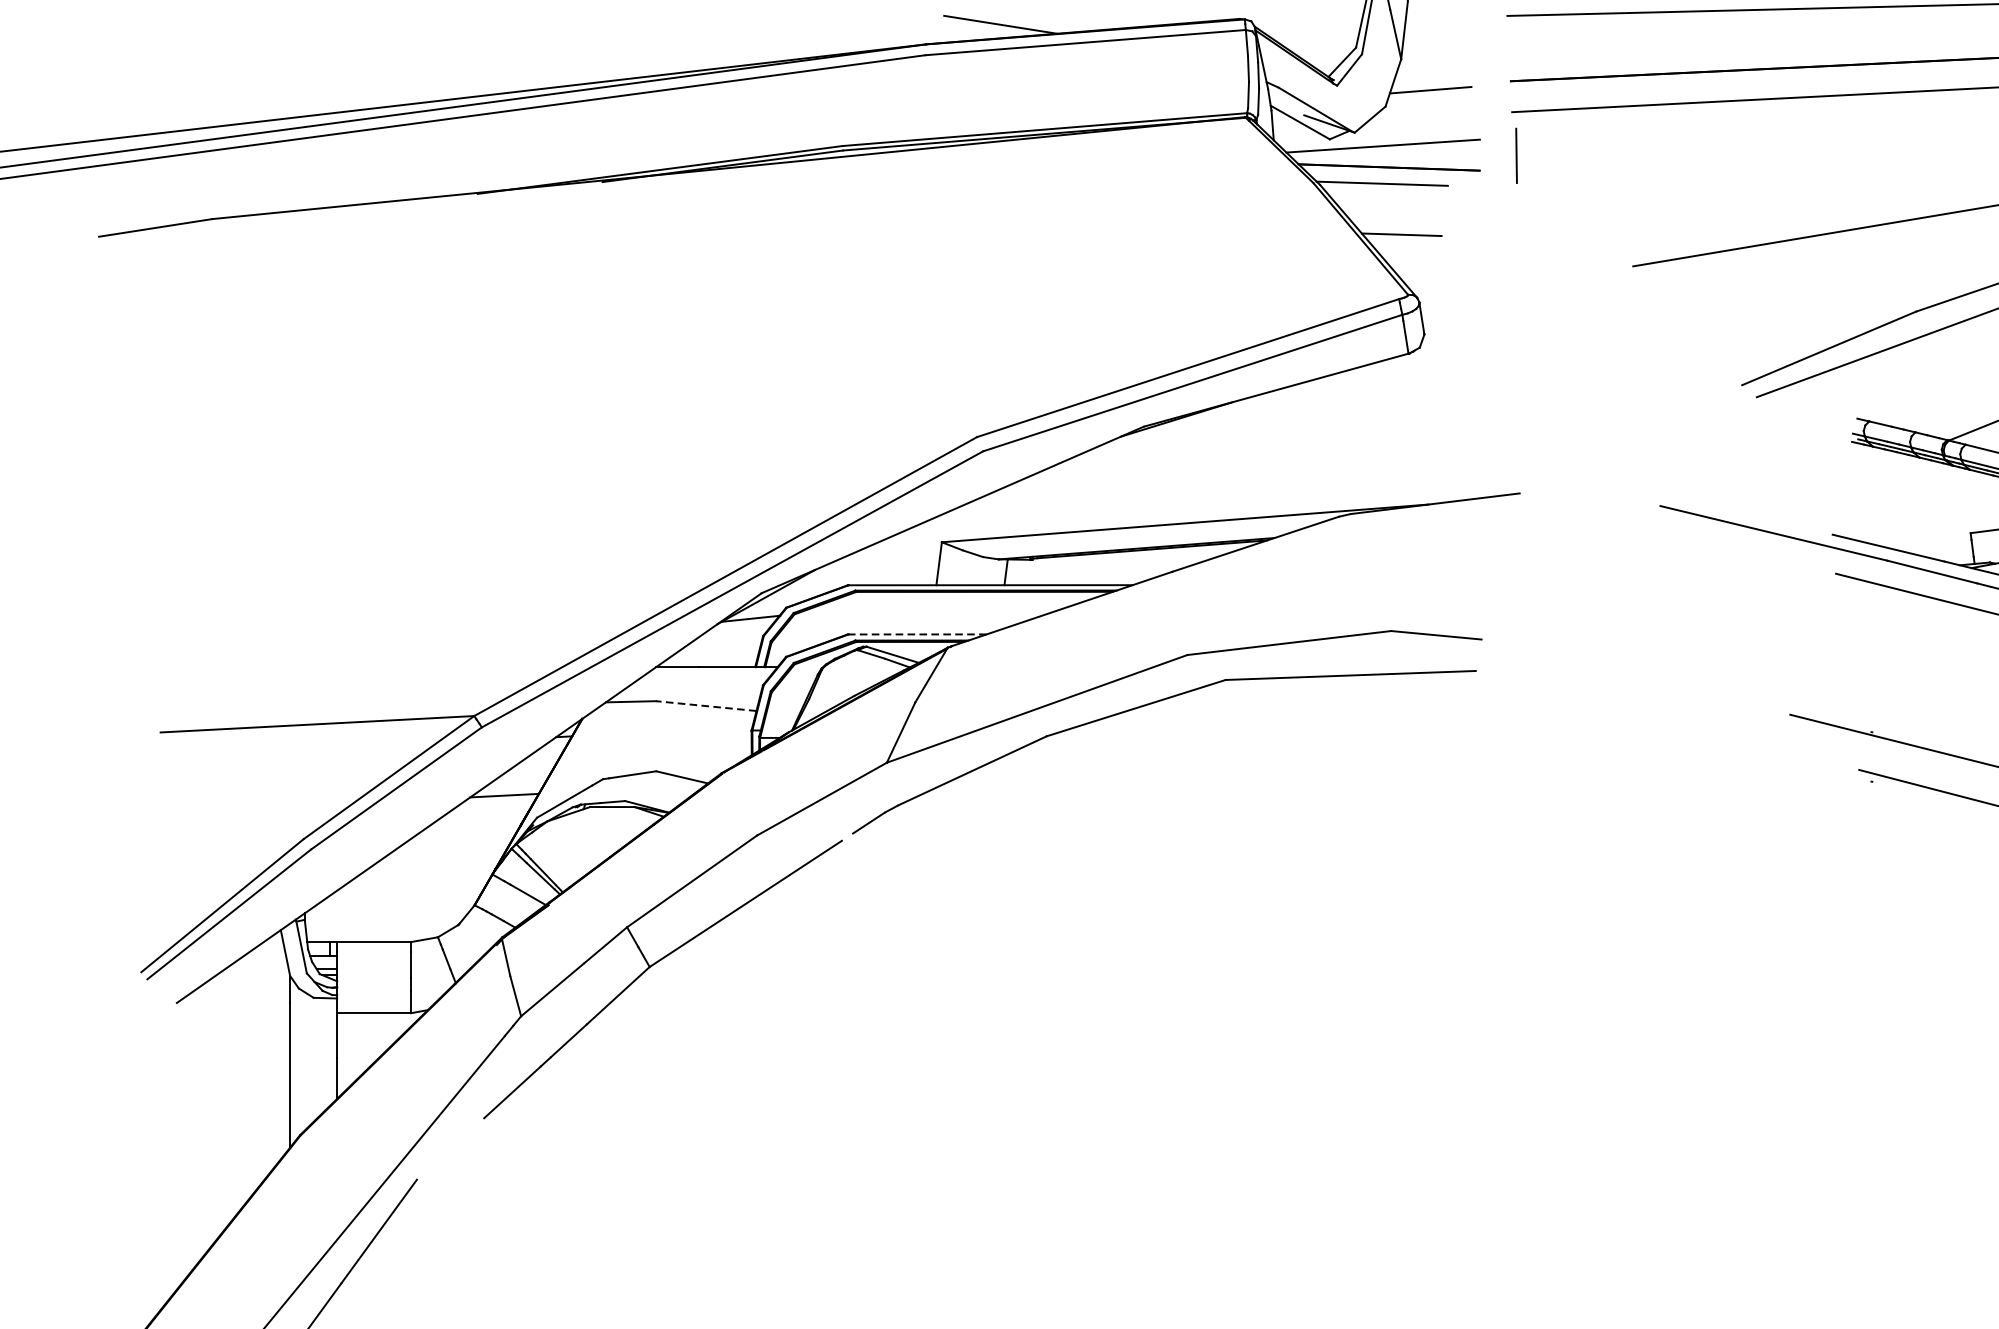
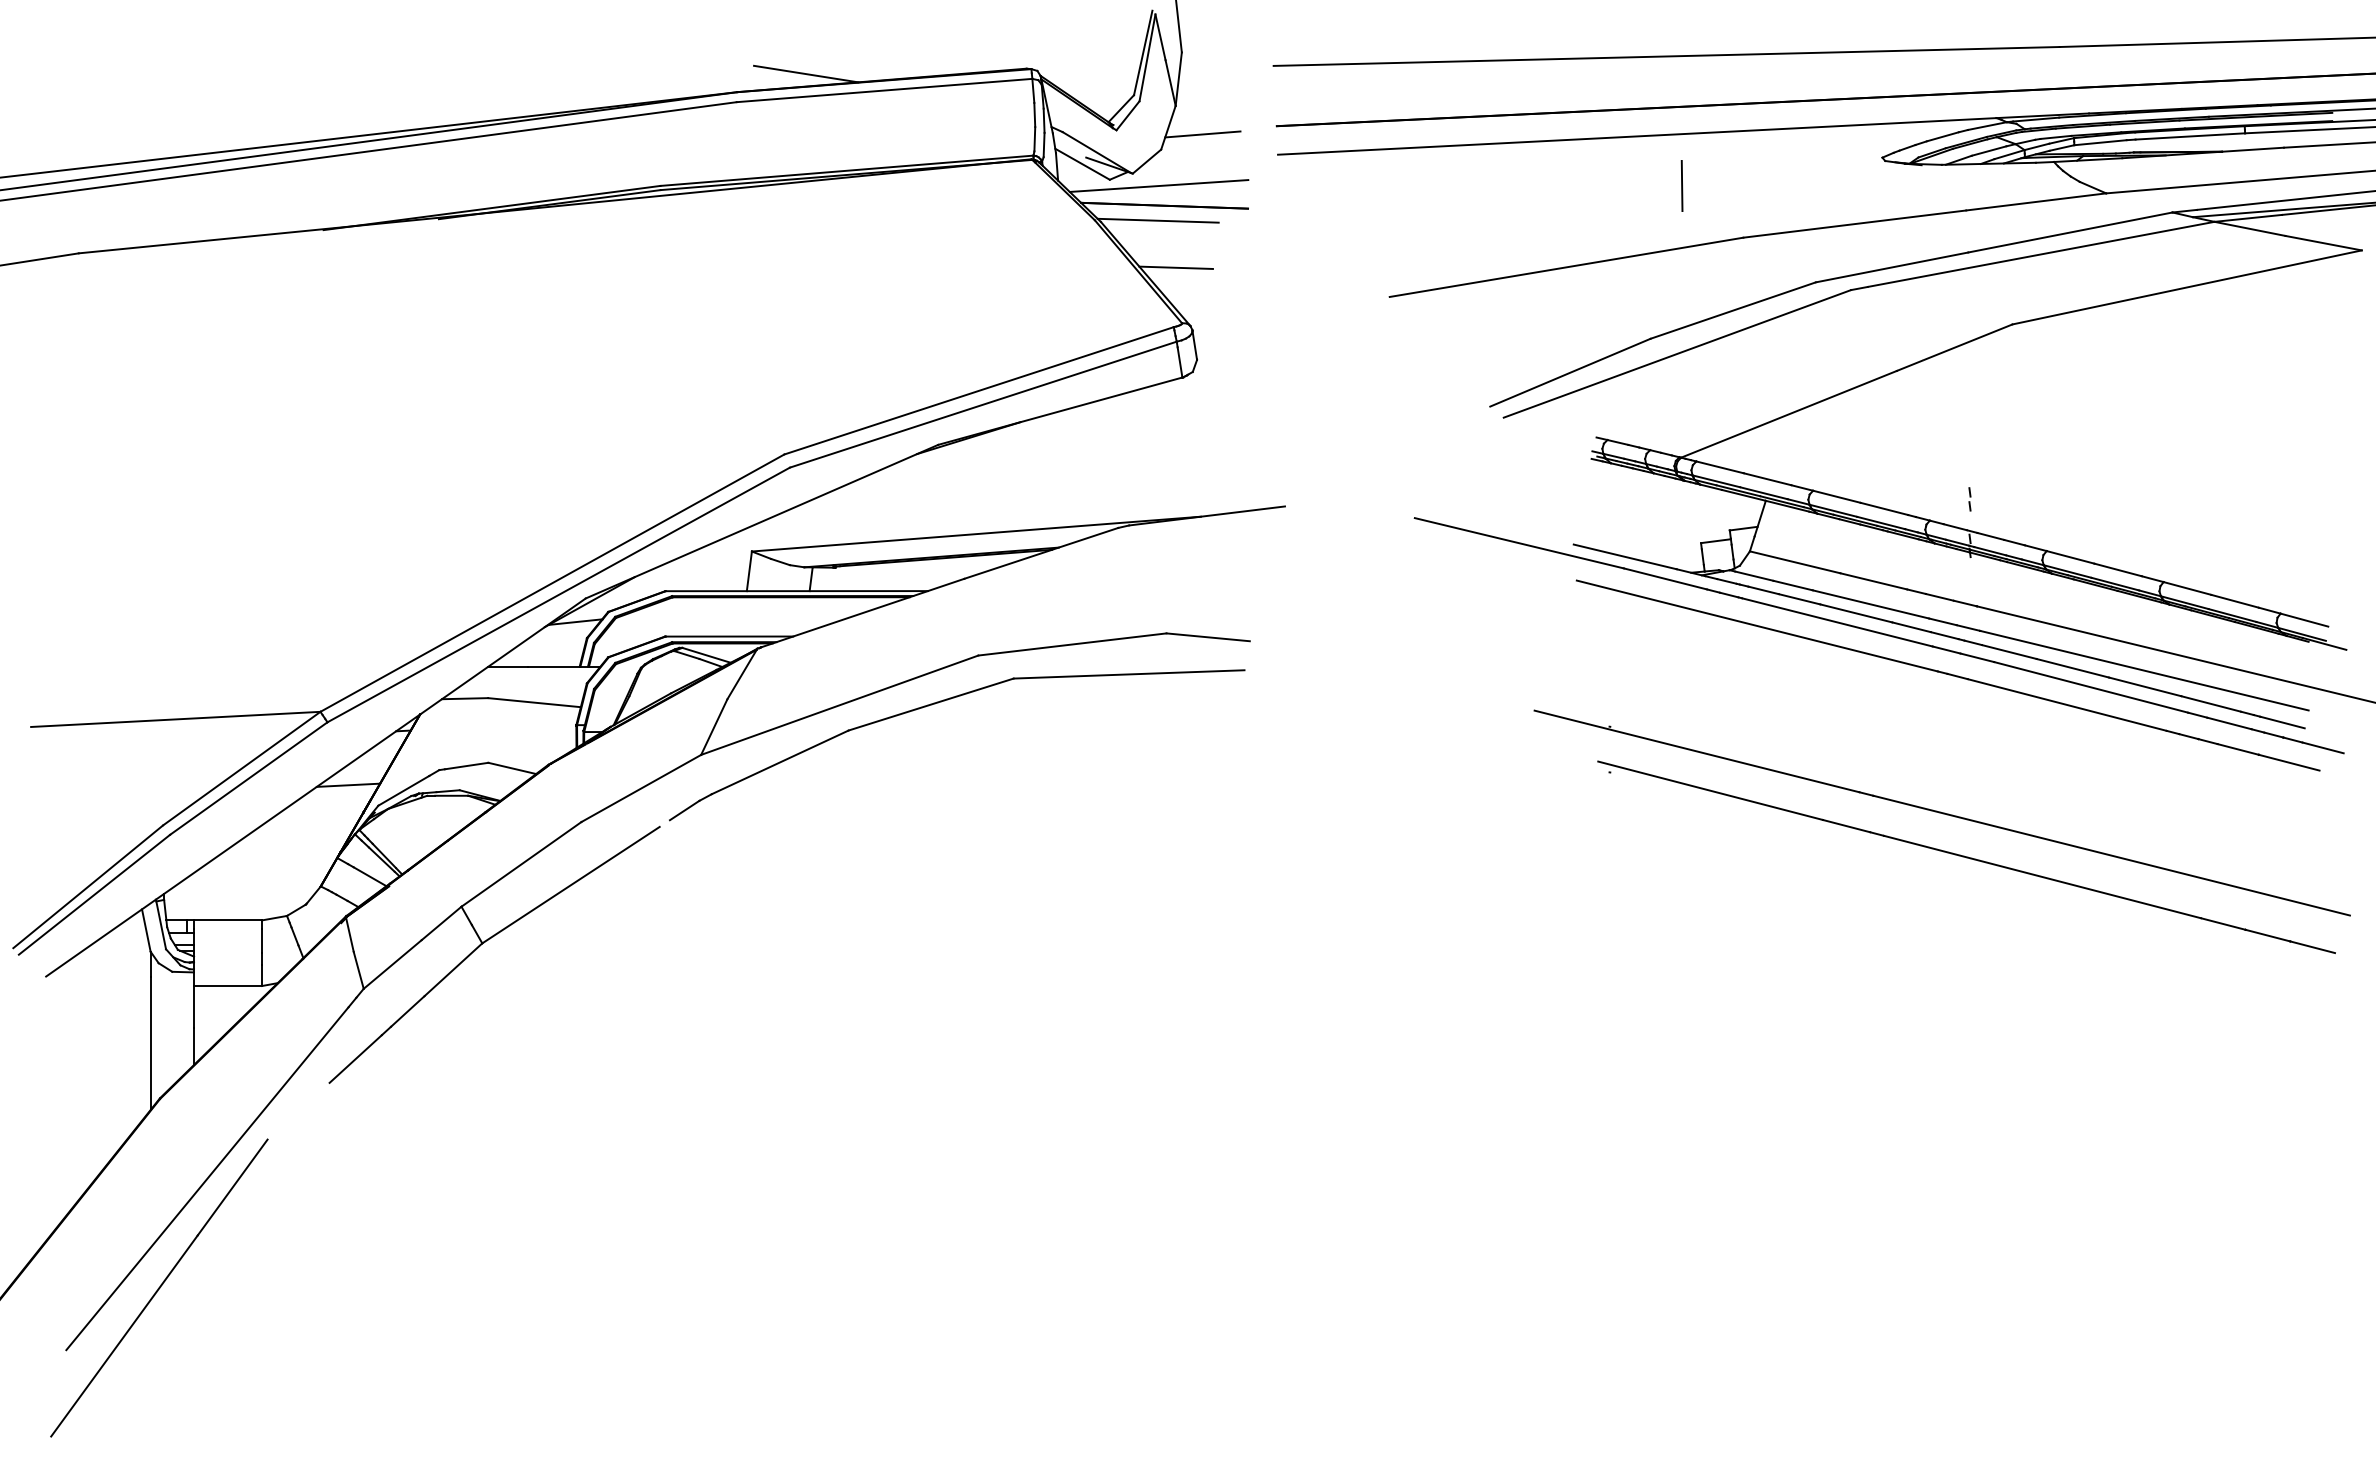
line: (1515, 155) -> (1681, 185), moved
line: (917, 634) -> (729, 636), dashed -> solid
line: (706, 705) -> (534, 702), dashed -> solid

